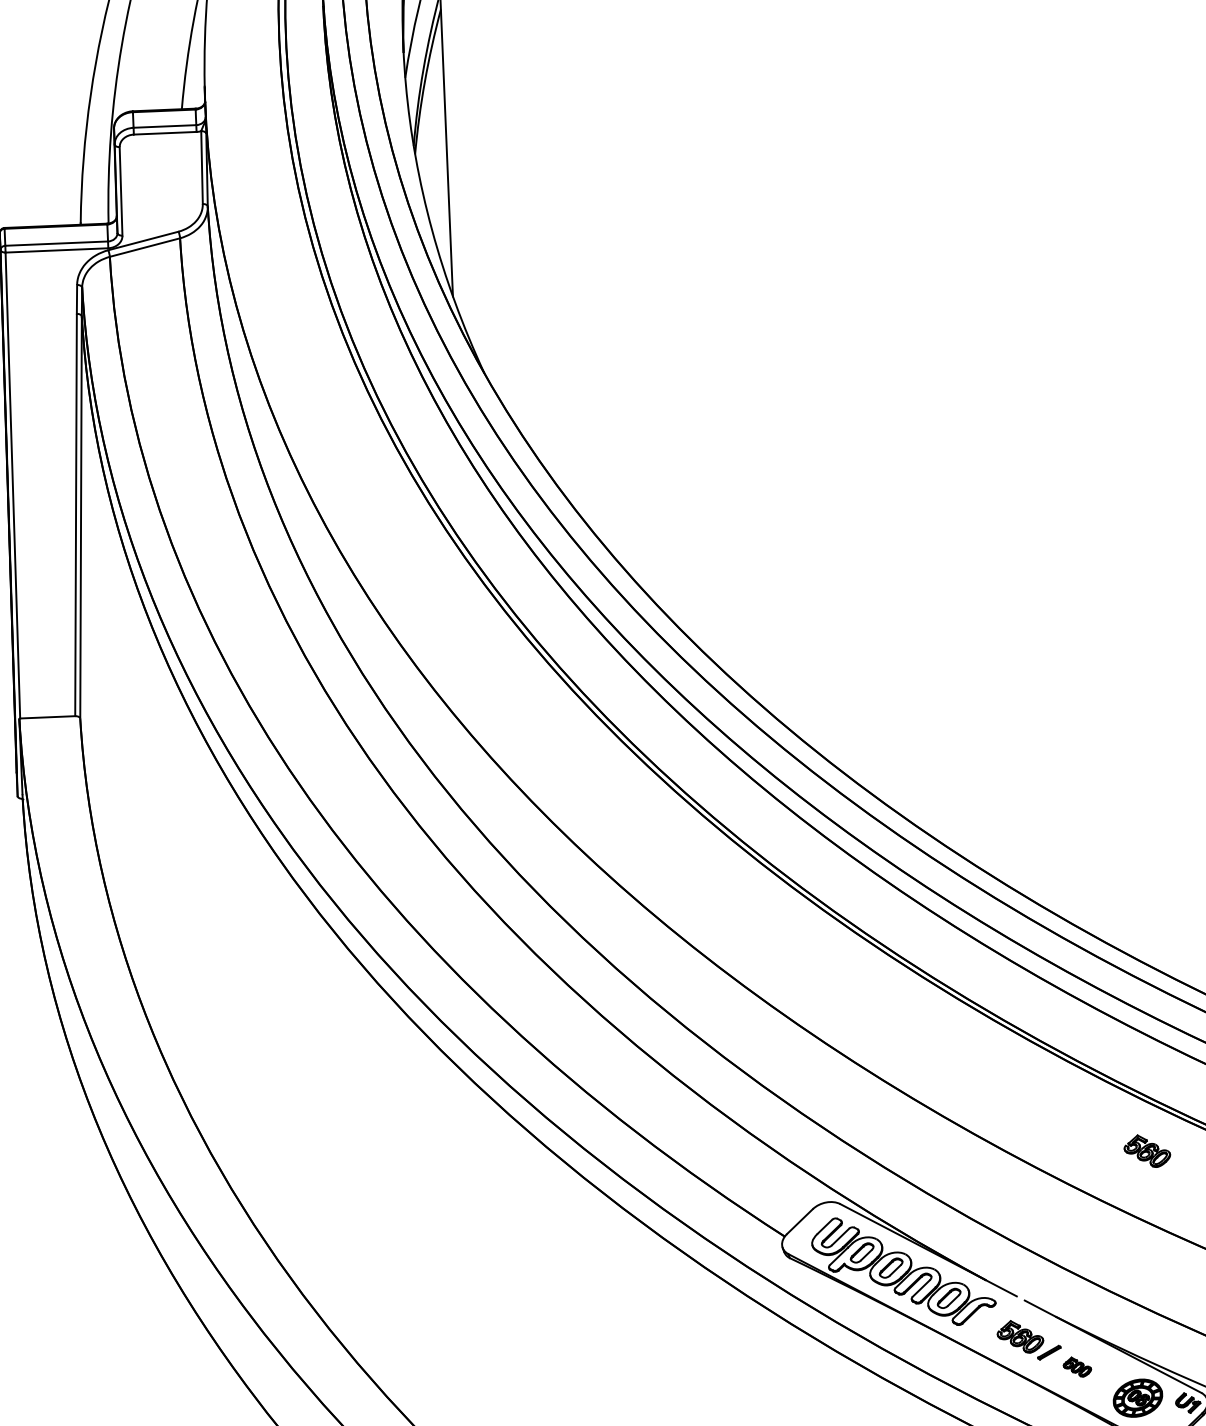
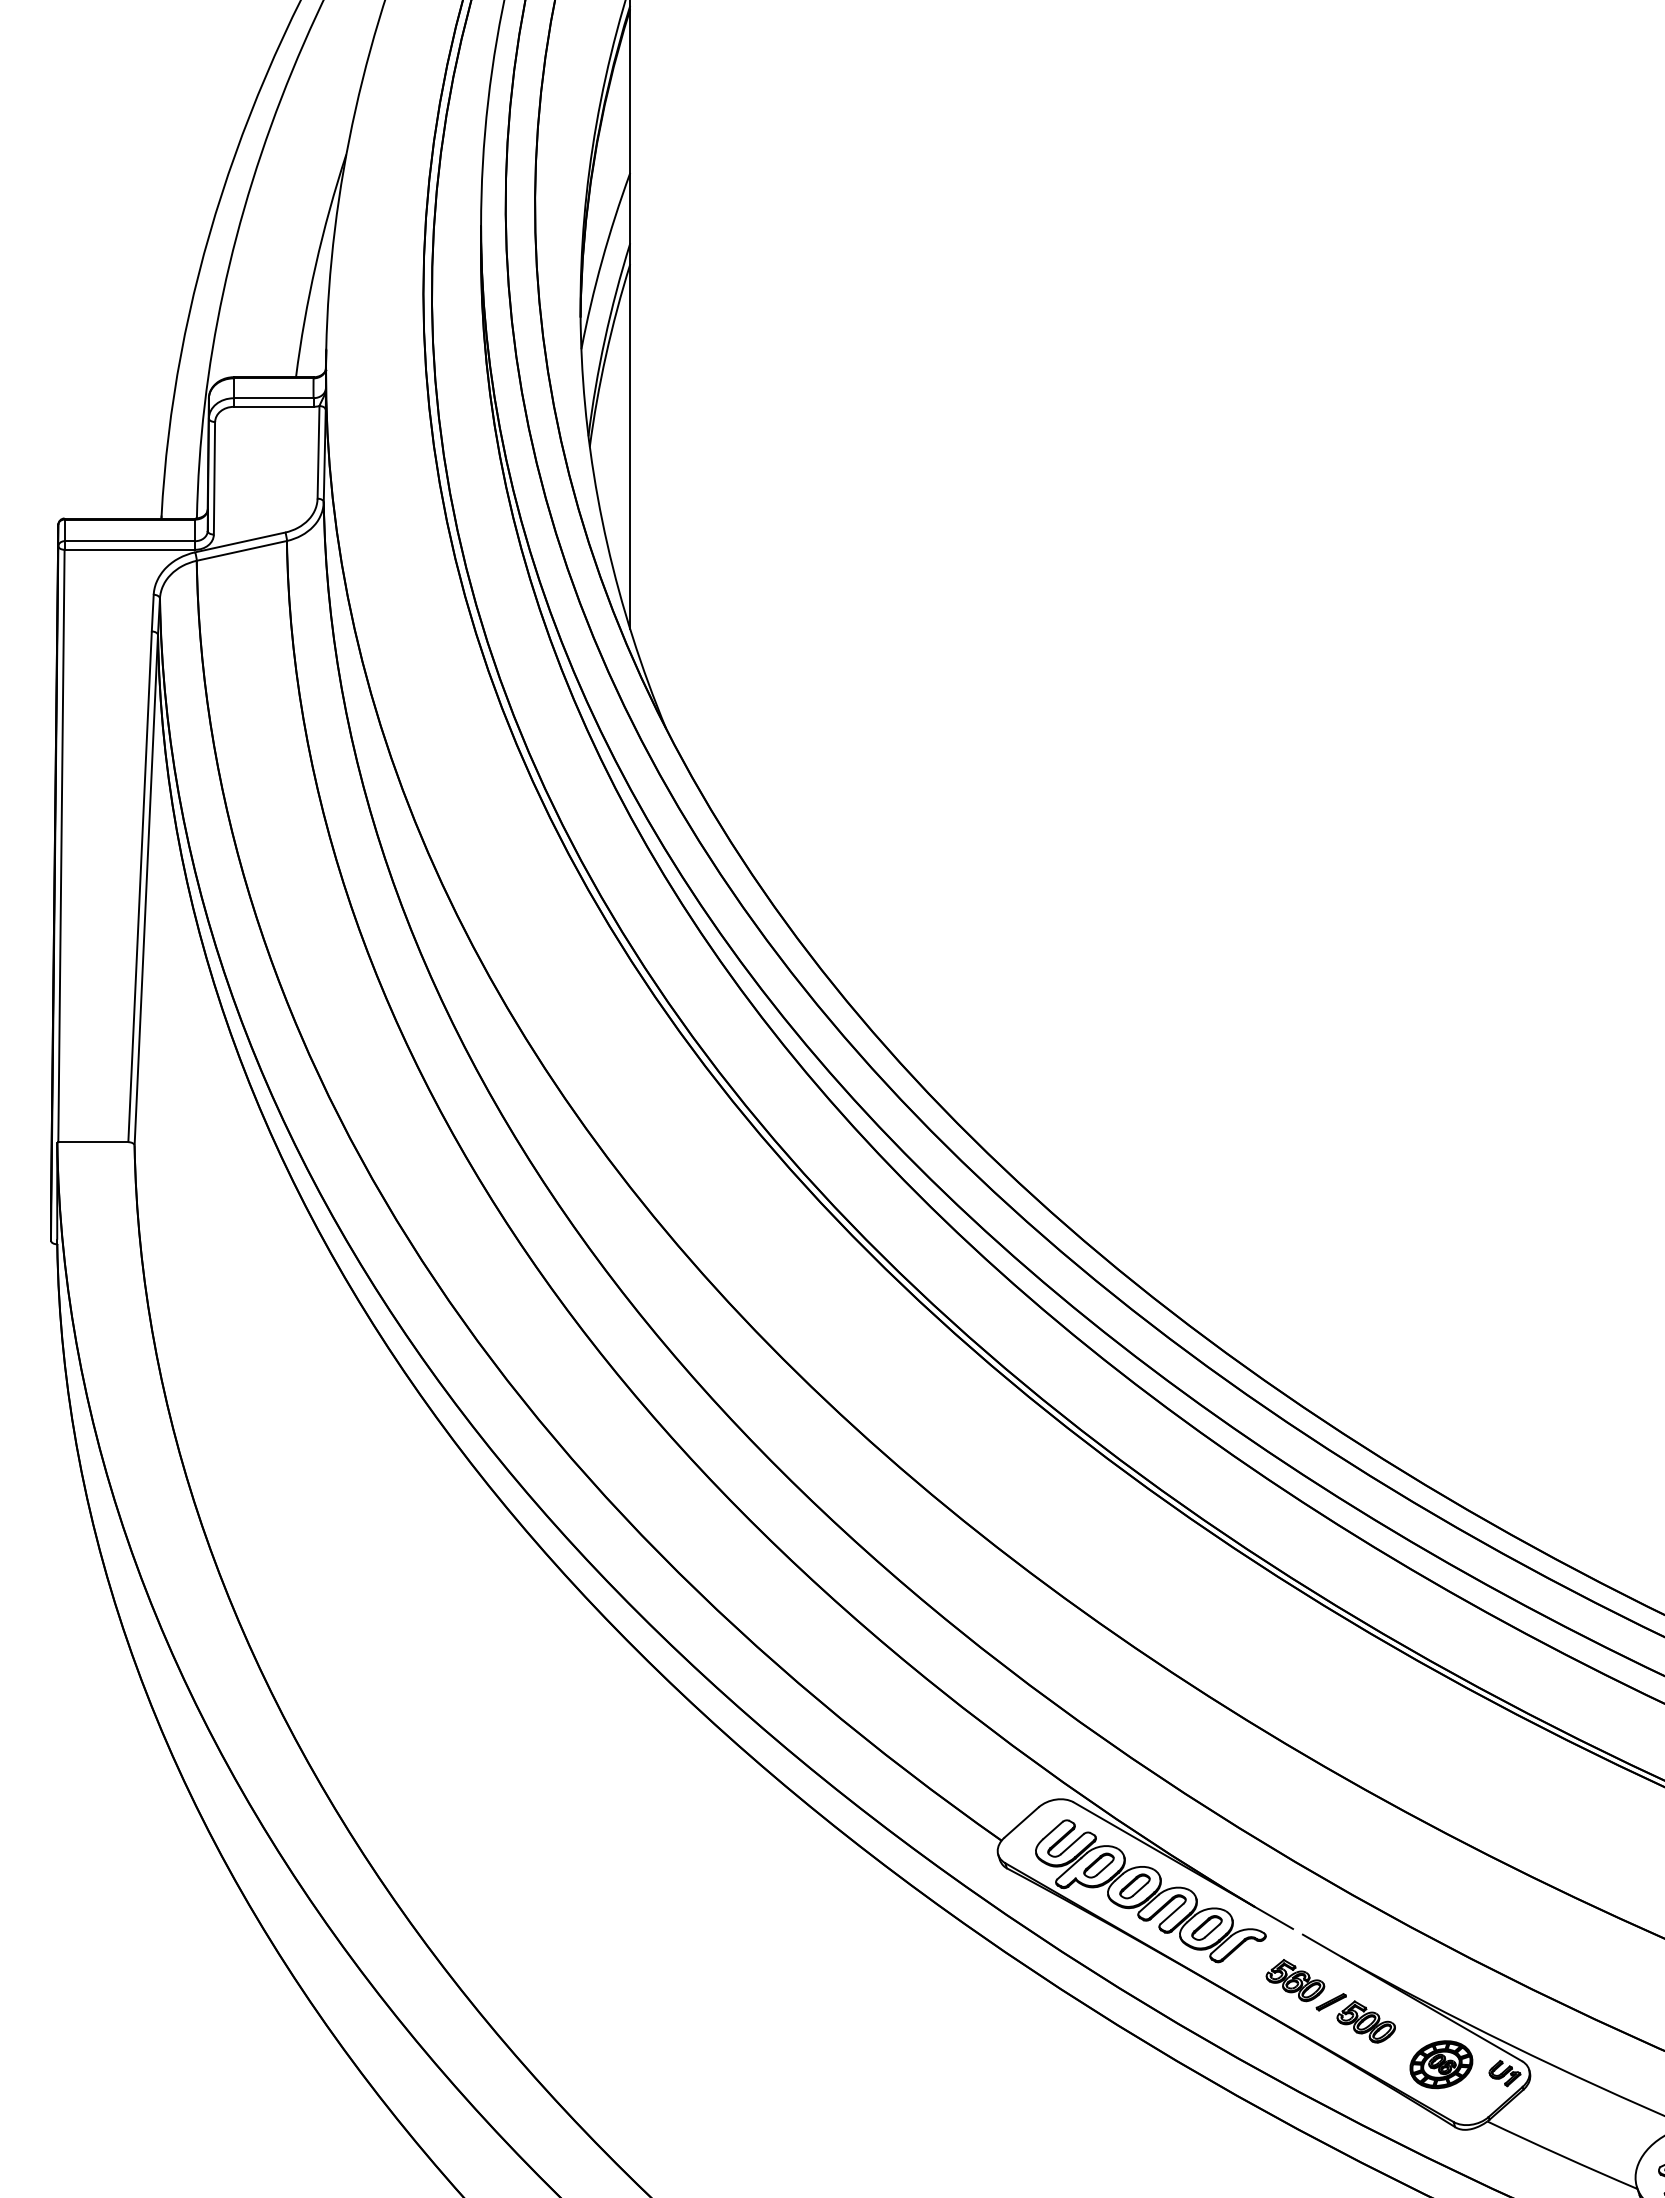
part: (1147, 1151) -> (1466, 1751), removed
part: (1076, 1366) -> (1365, 2021), size x1.67

